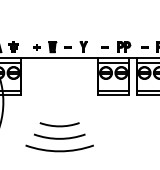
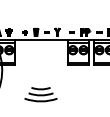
part: (58, 137) -> (40, 94), size x0.7

